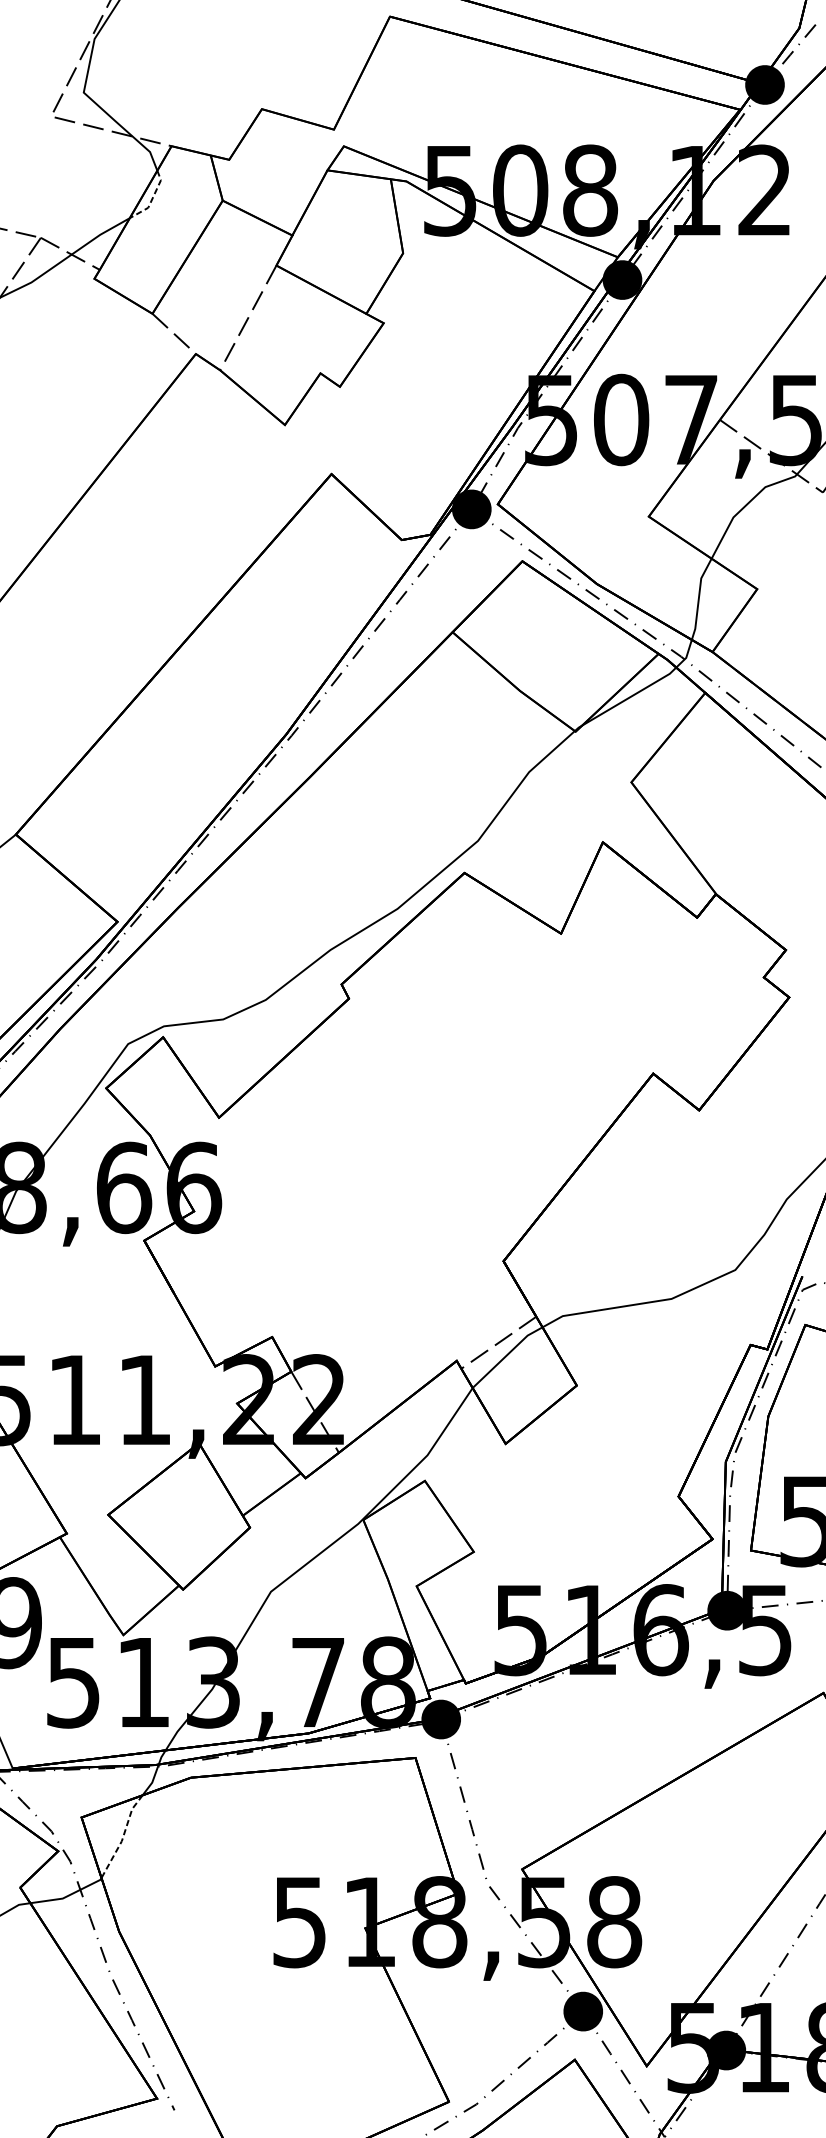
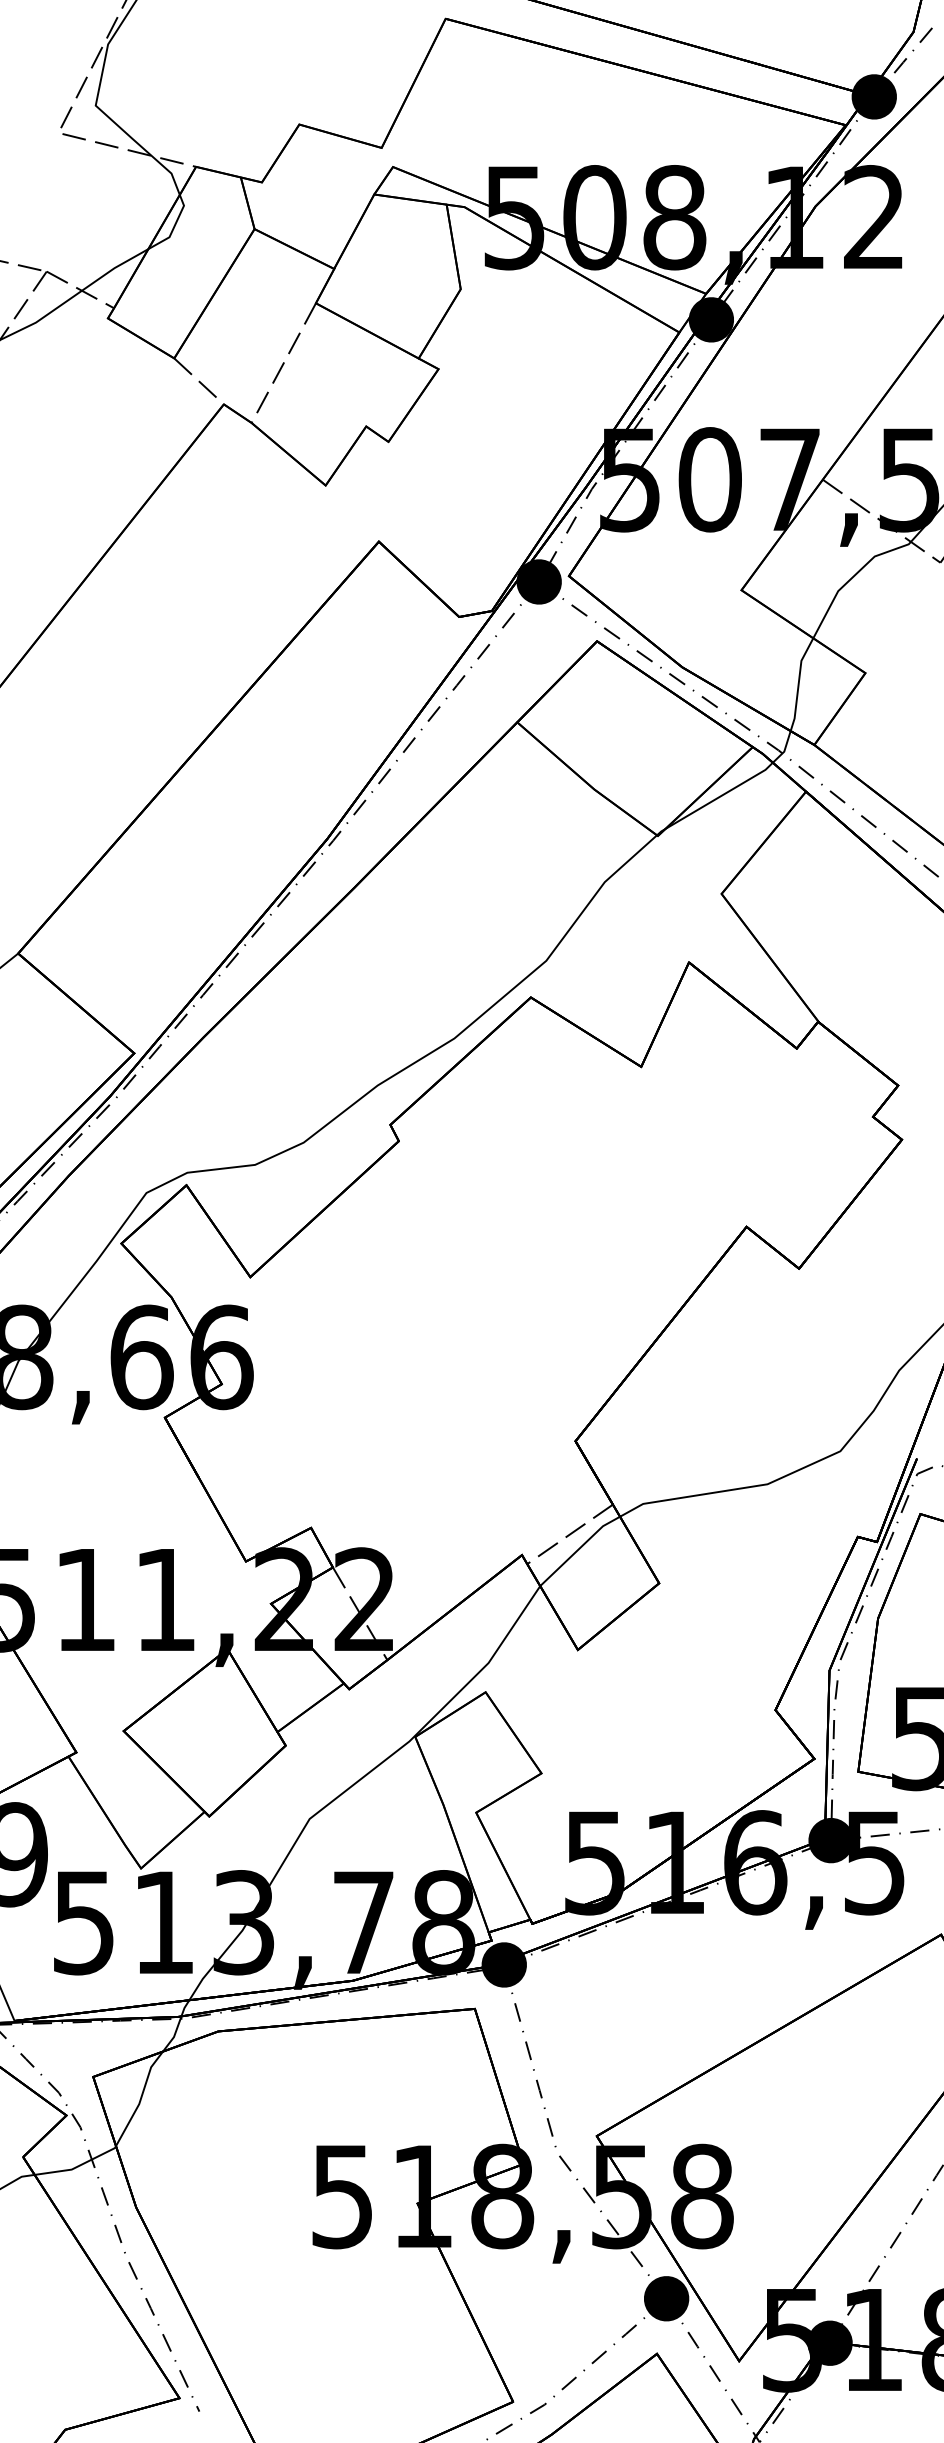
line: (152, 199) -> (174, 227), dashed -> solid
line: (122, 1837) -> (140, 2099), dashed -> solid

